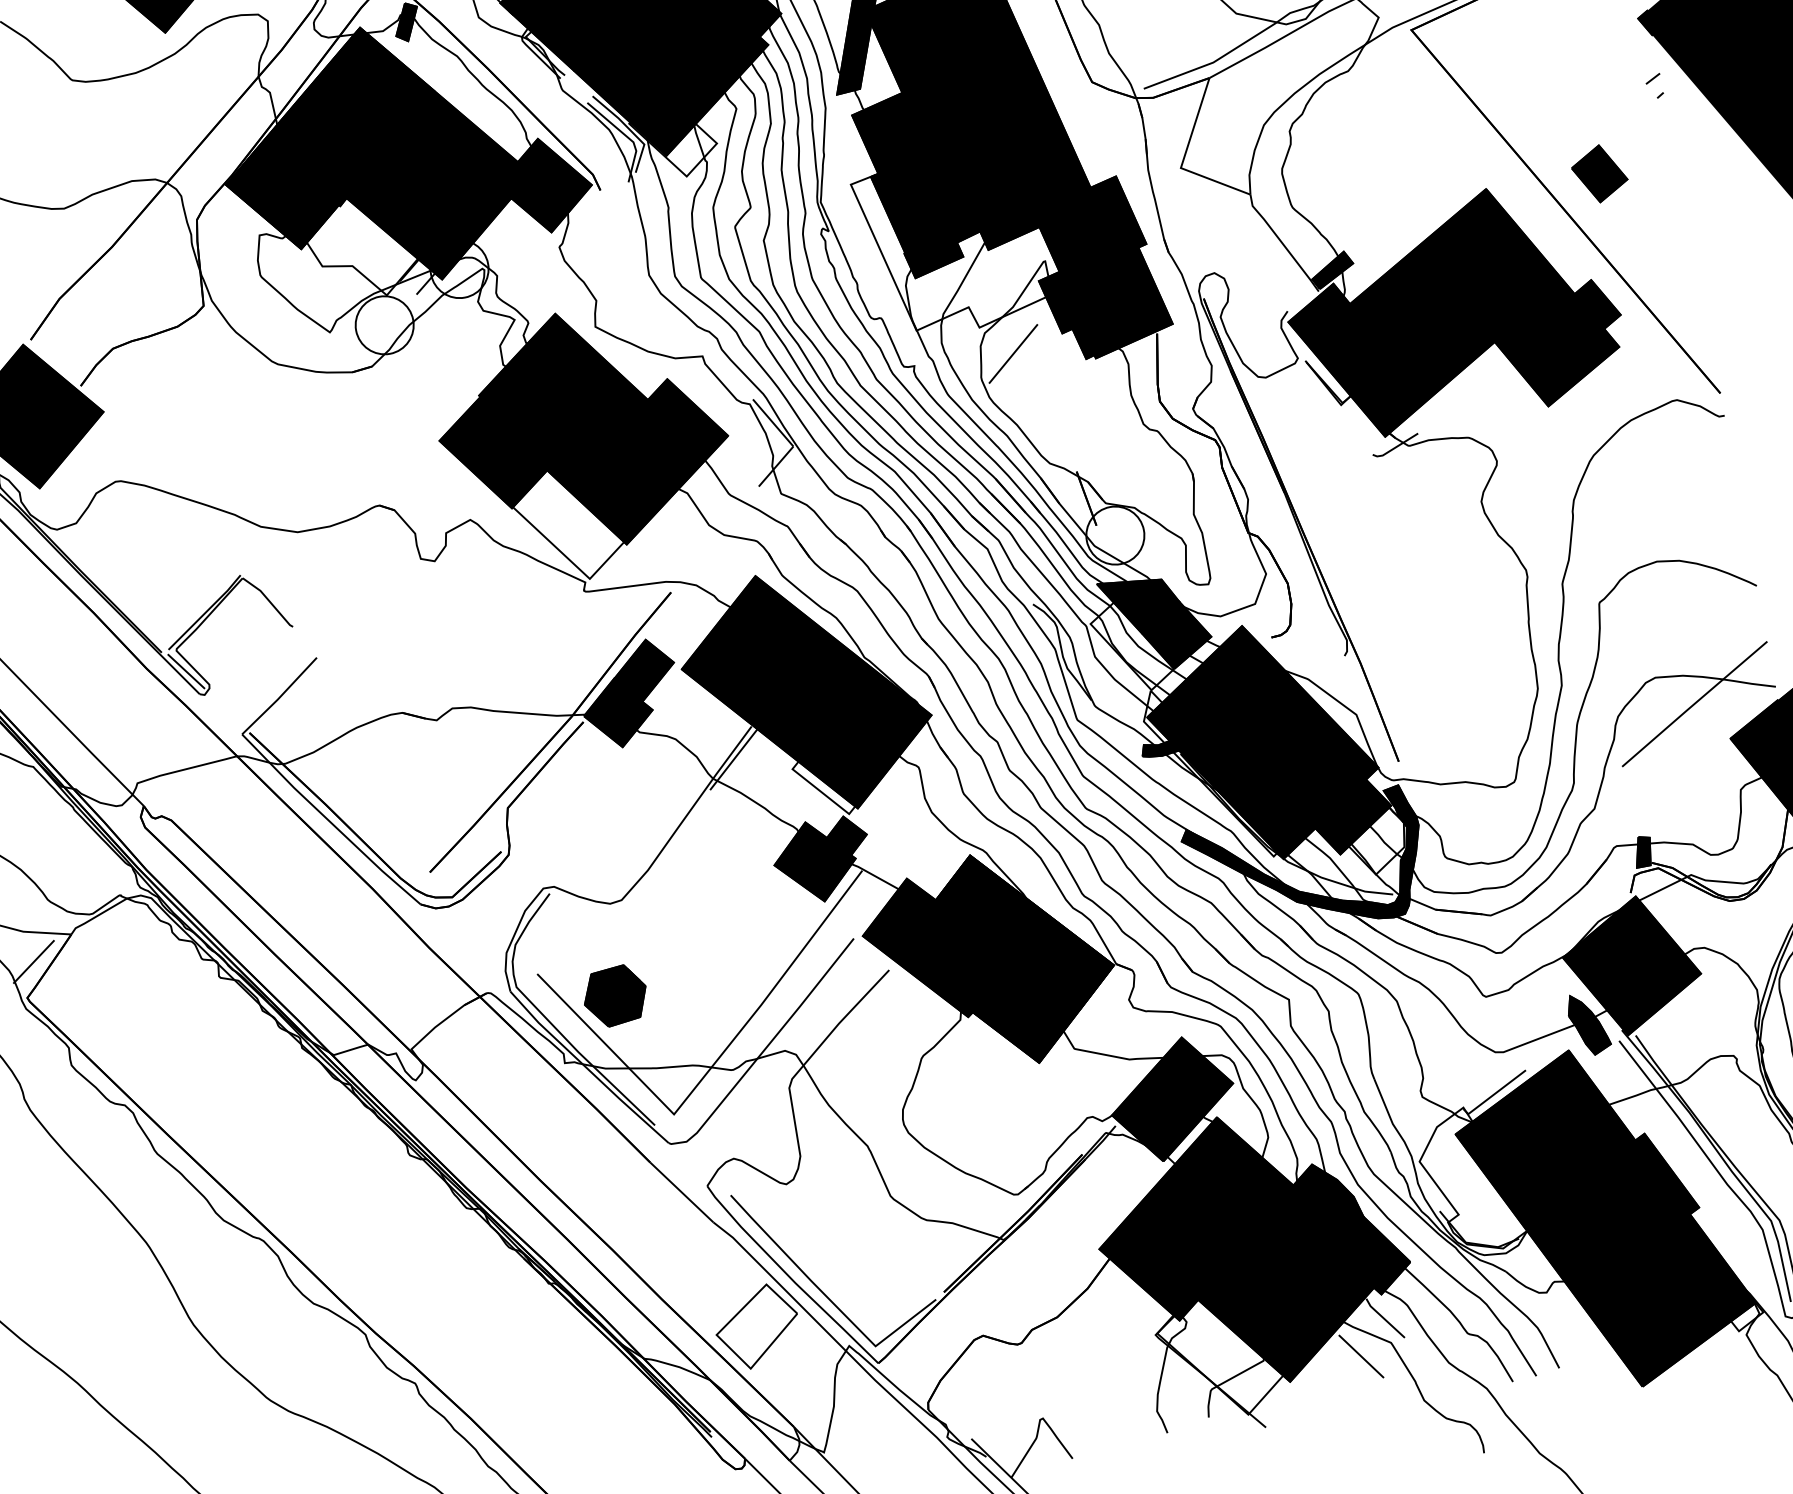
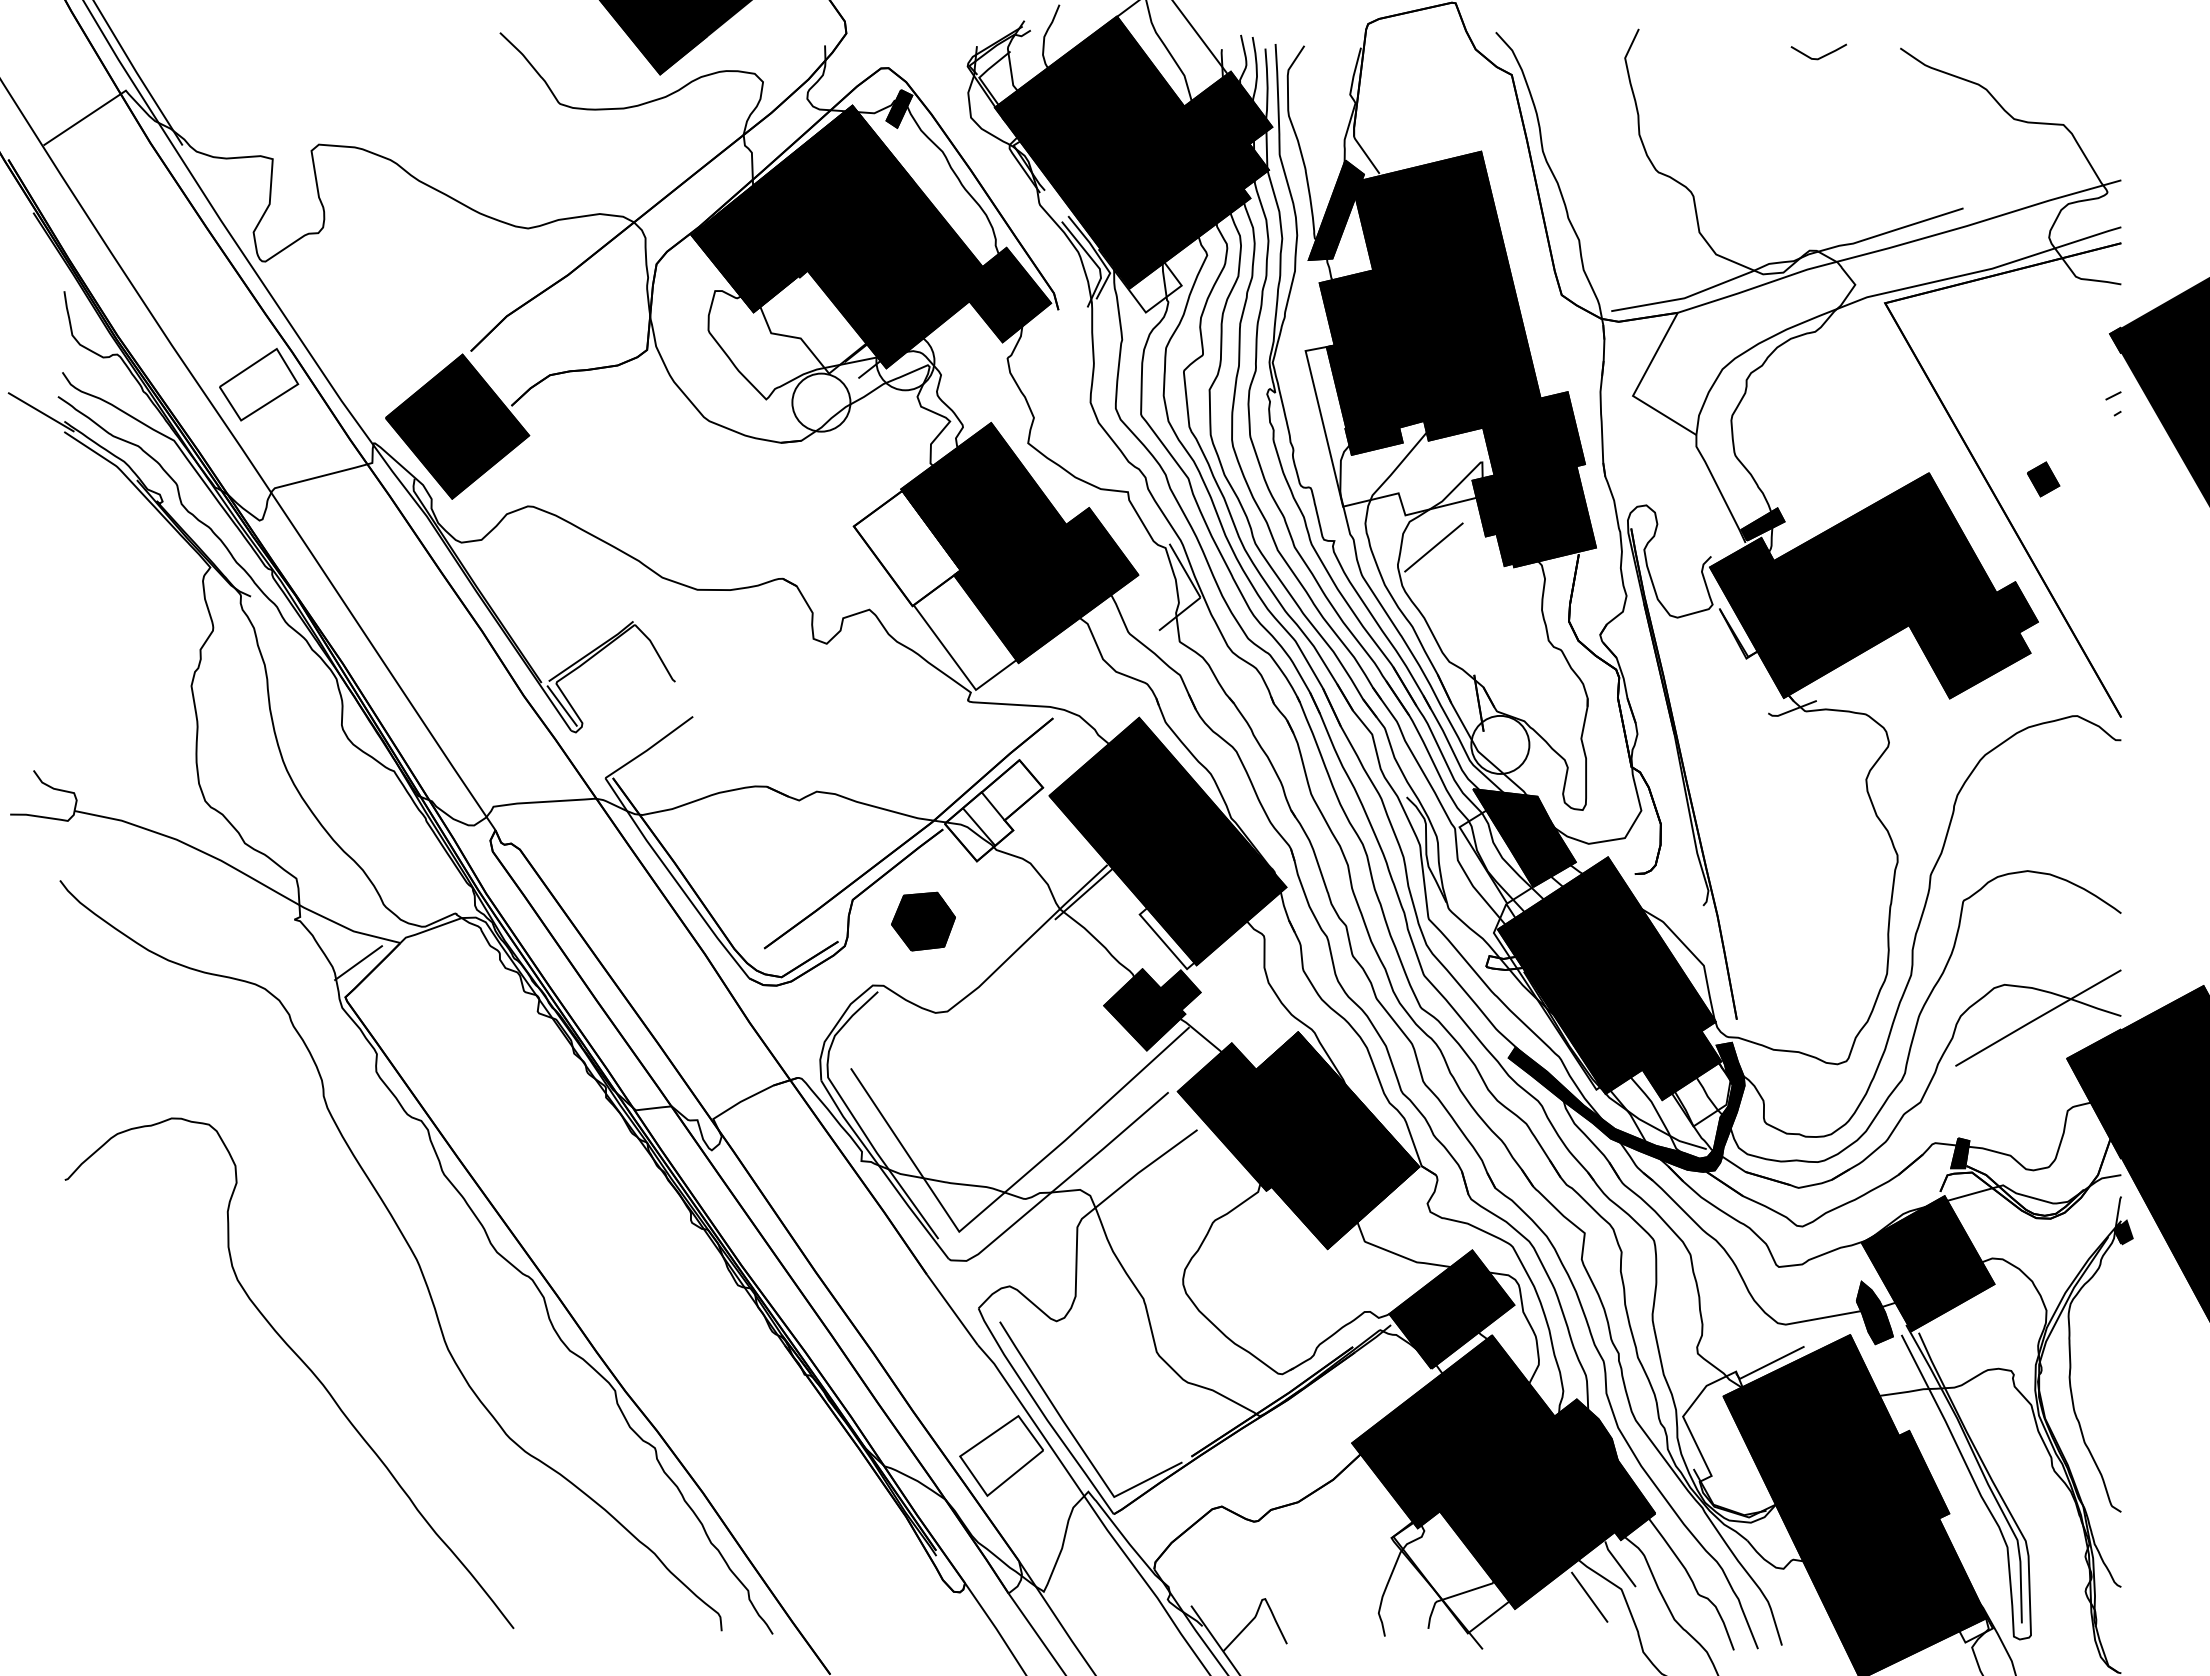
part: (1599, 173) -> (2043, 479), size x0.6
fill: (495, 452) -> (906, 548), removed
fill: (629, 694) -> (993, 810), removed
fill: (1160, 748) -> (1505, 962), removed
part: (615, 996) -> (923, 921), moved

